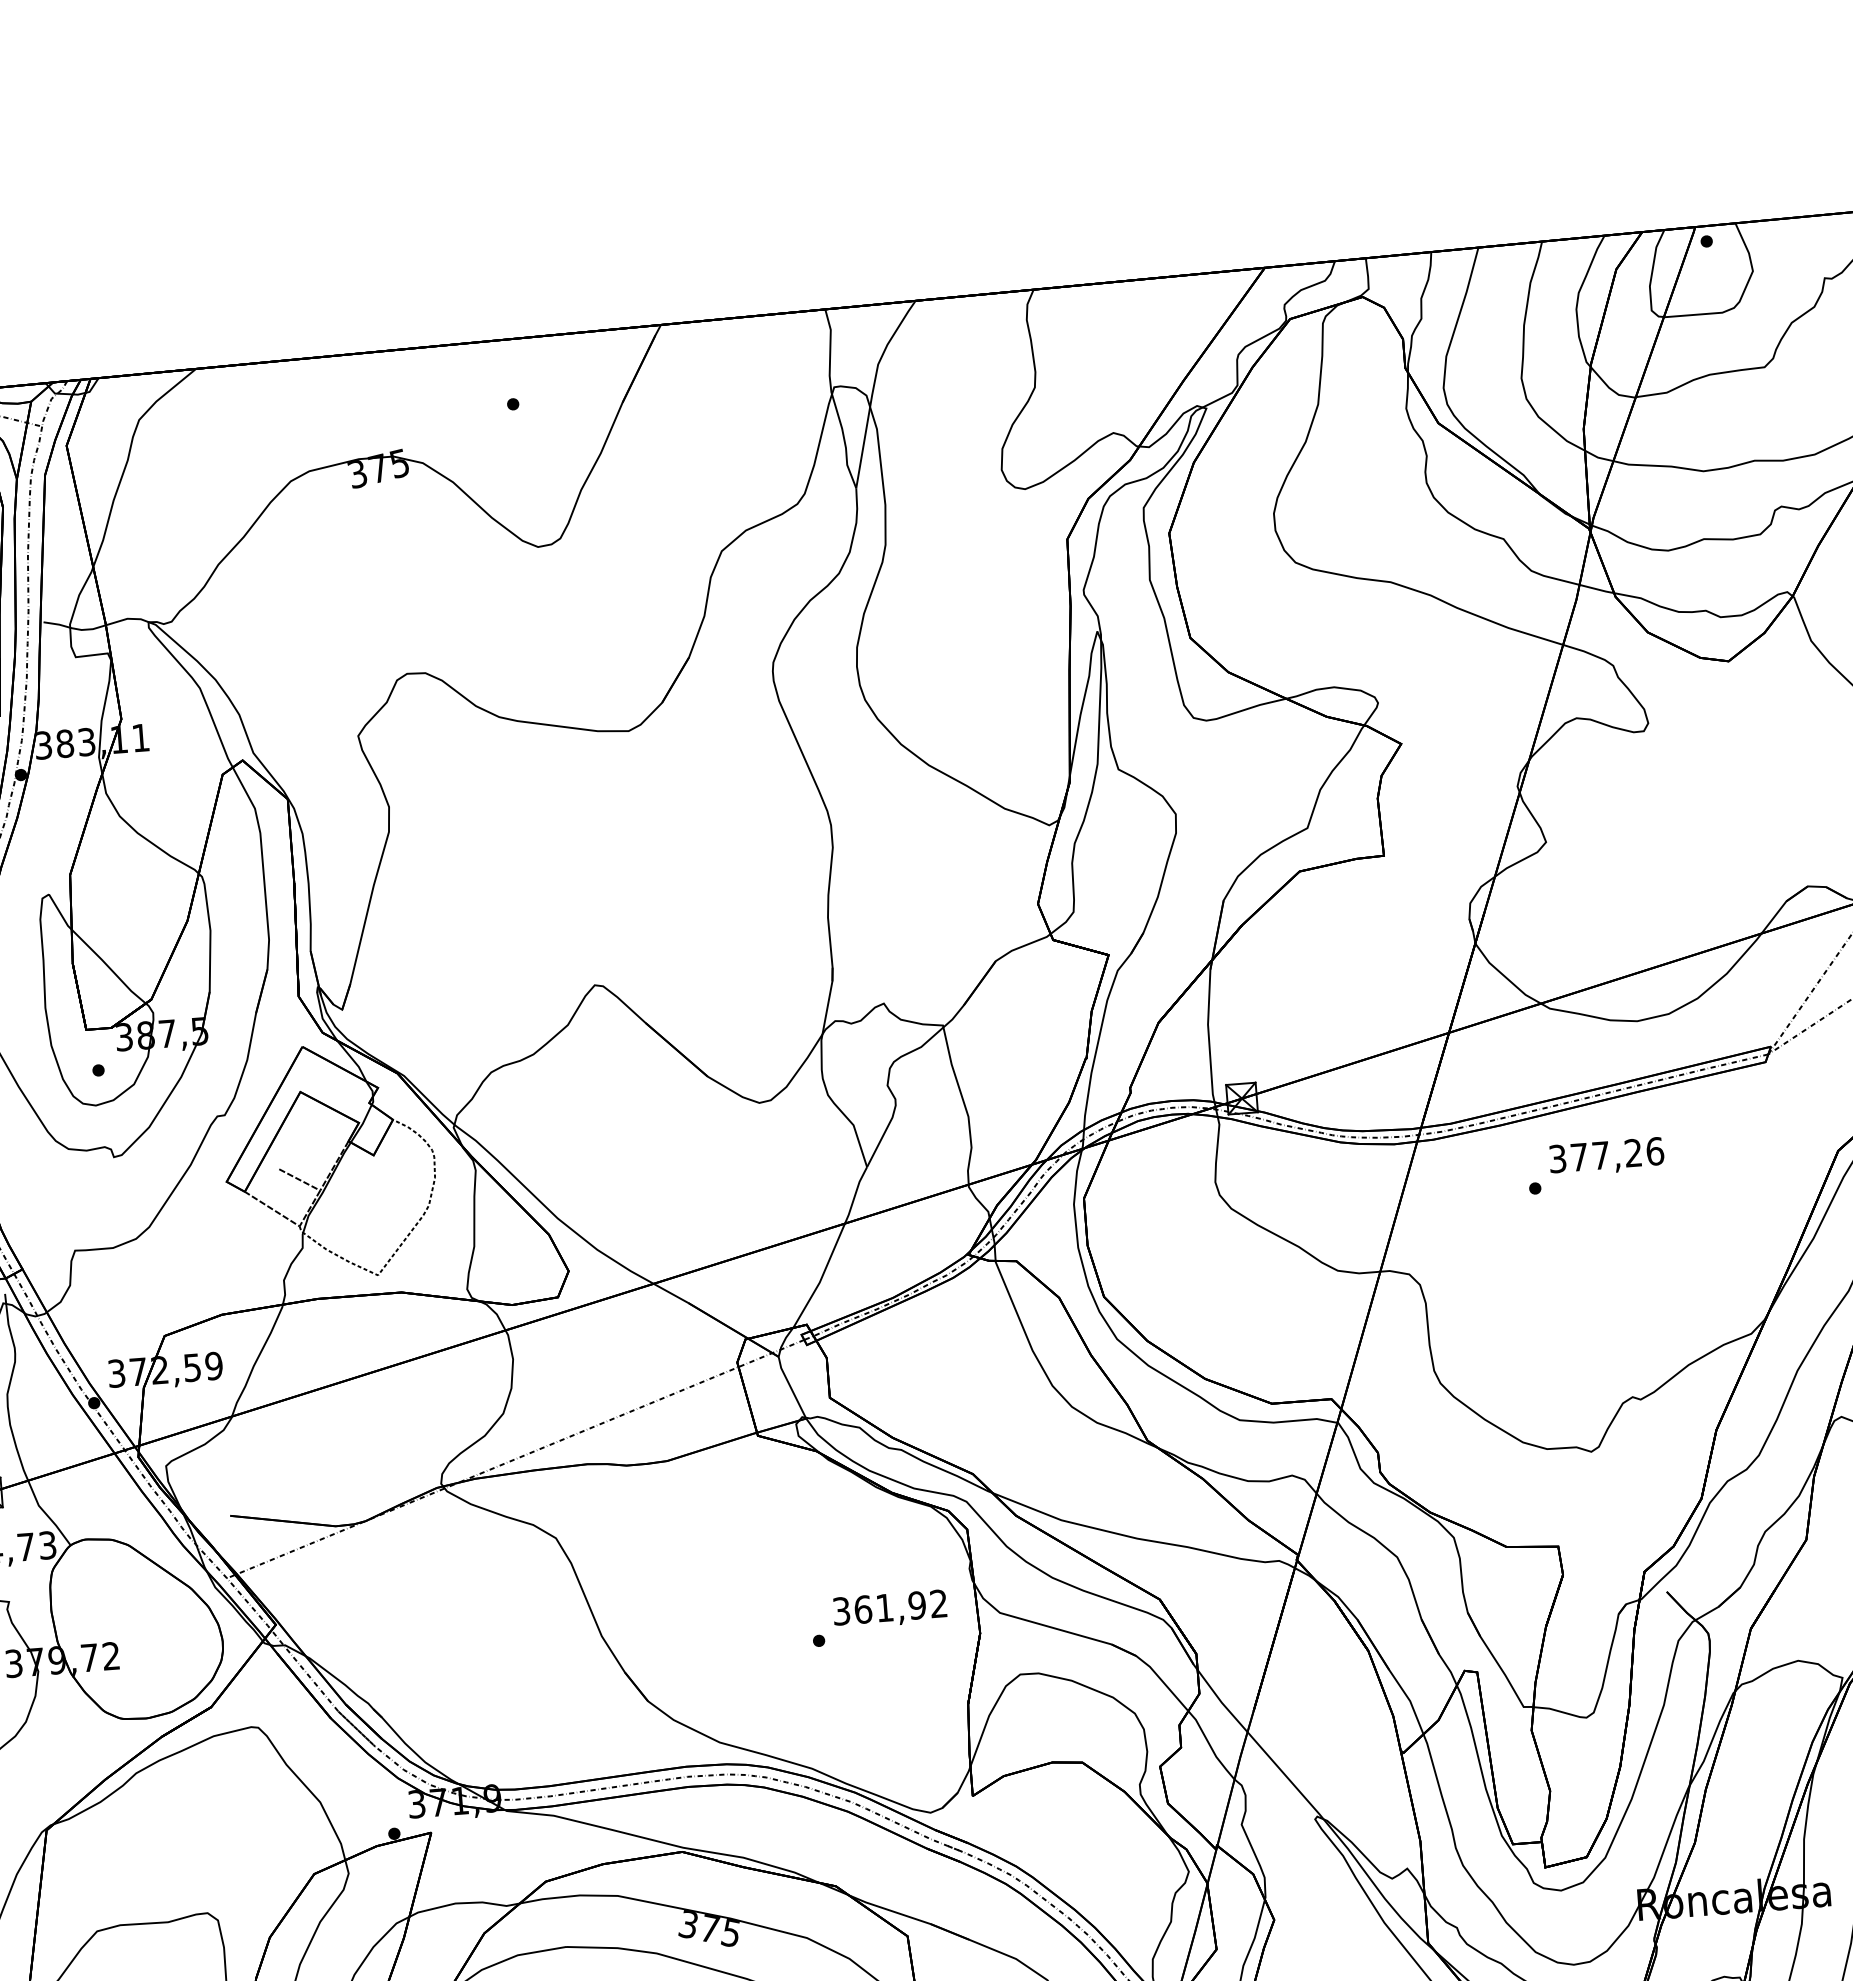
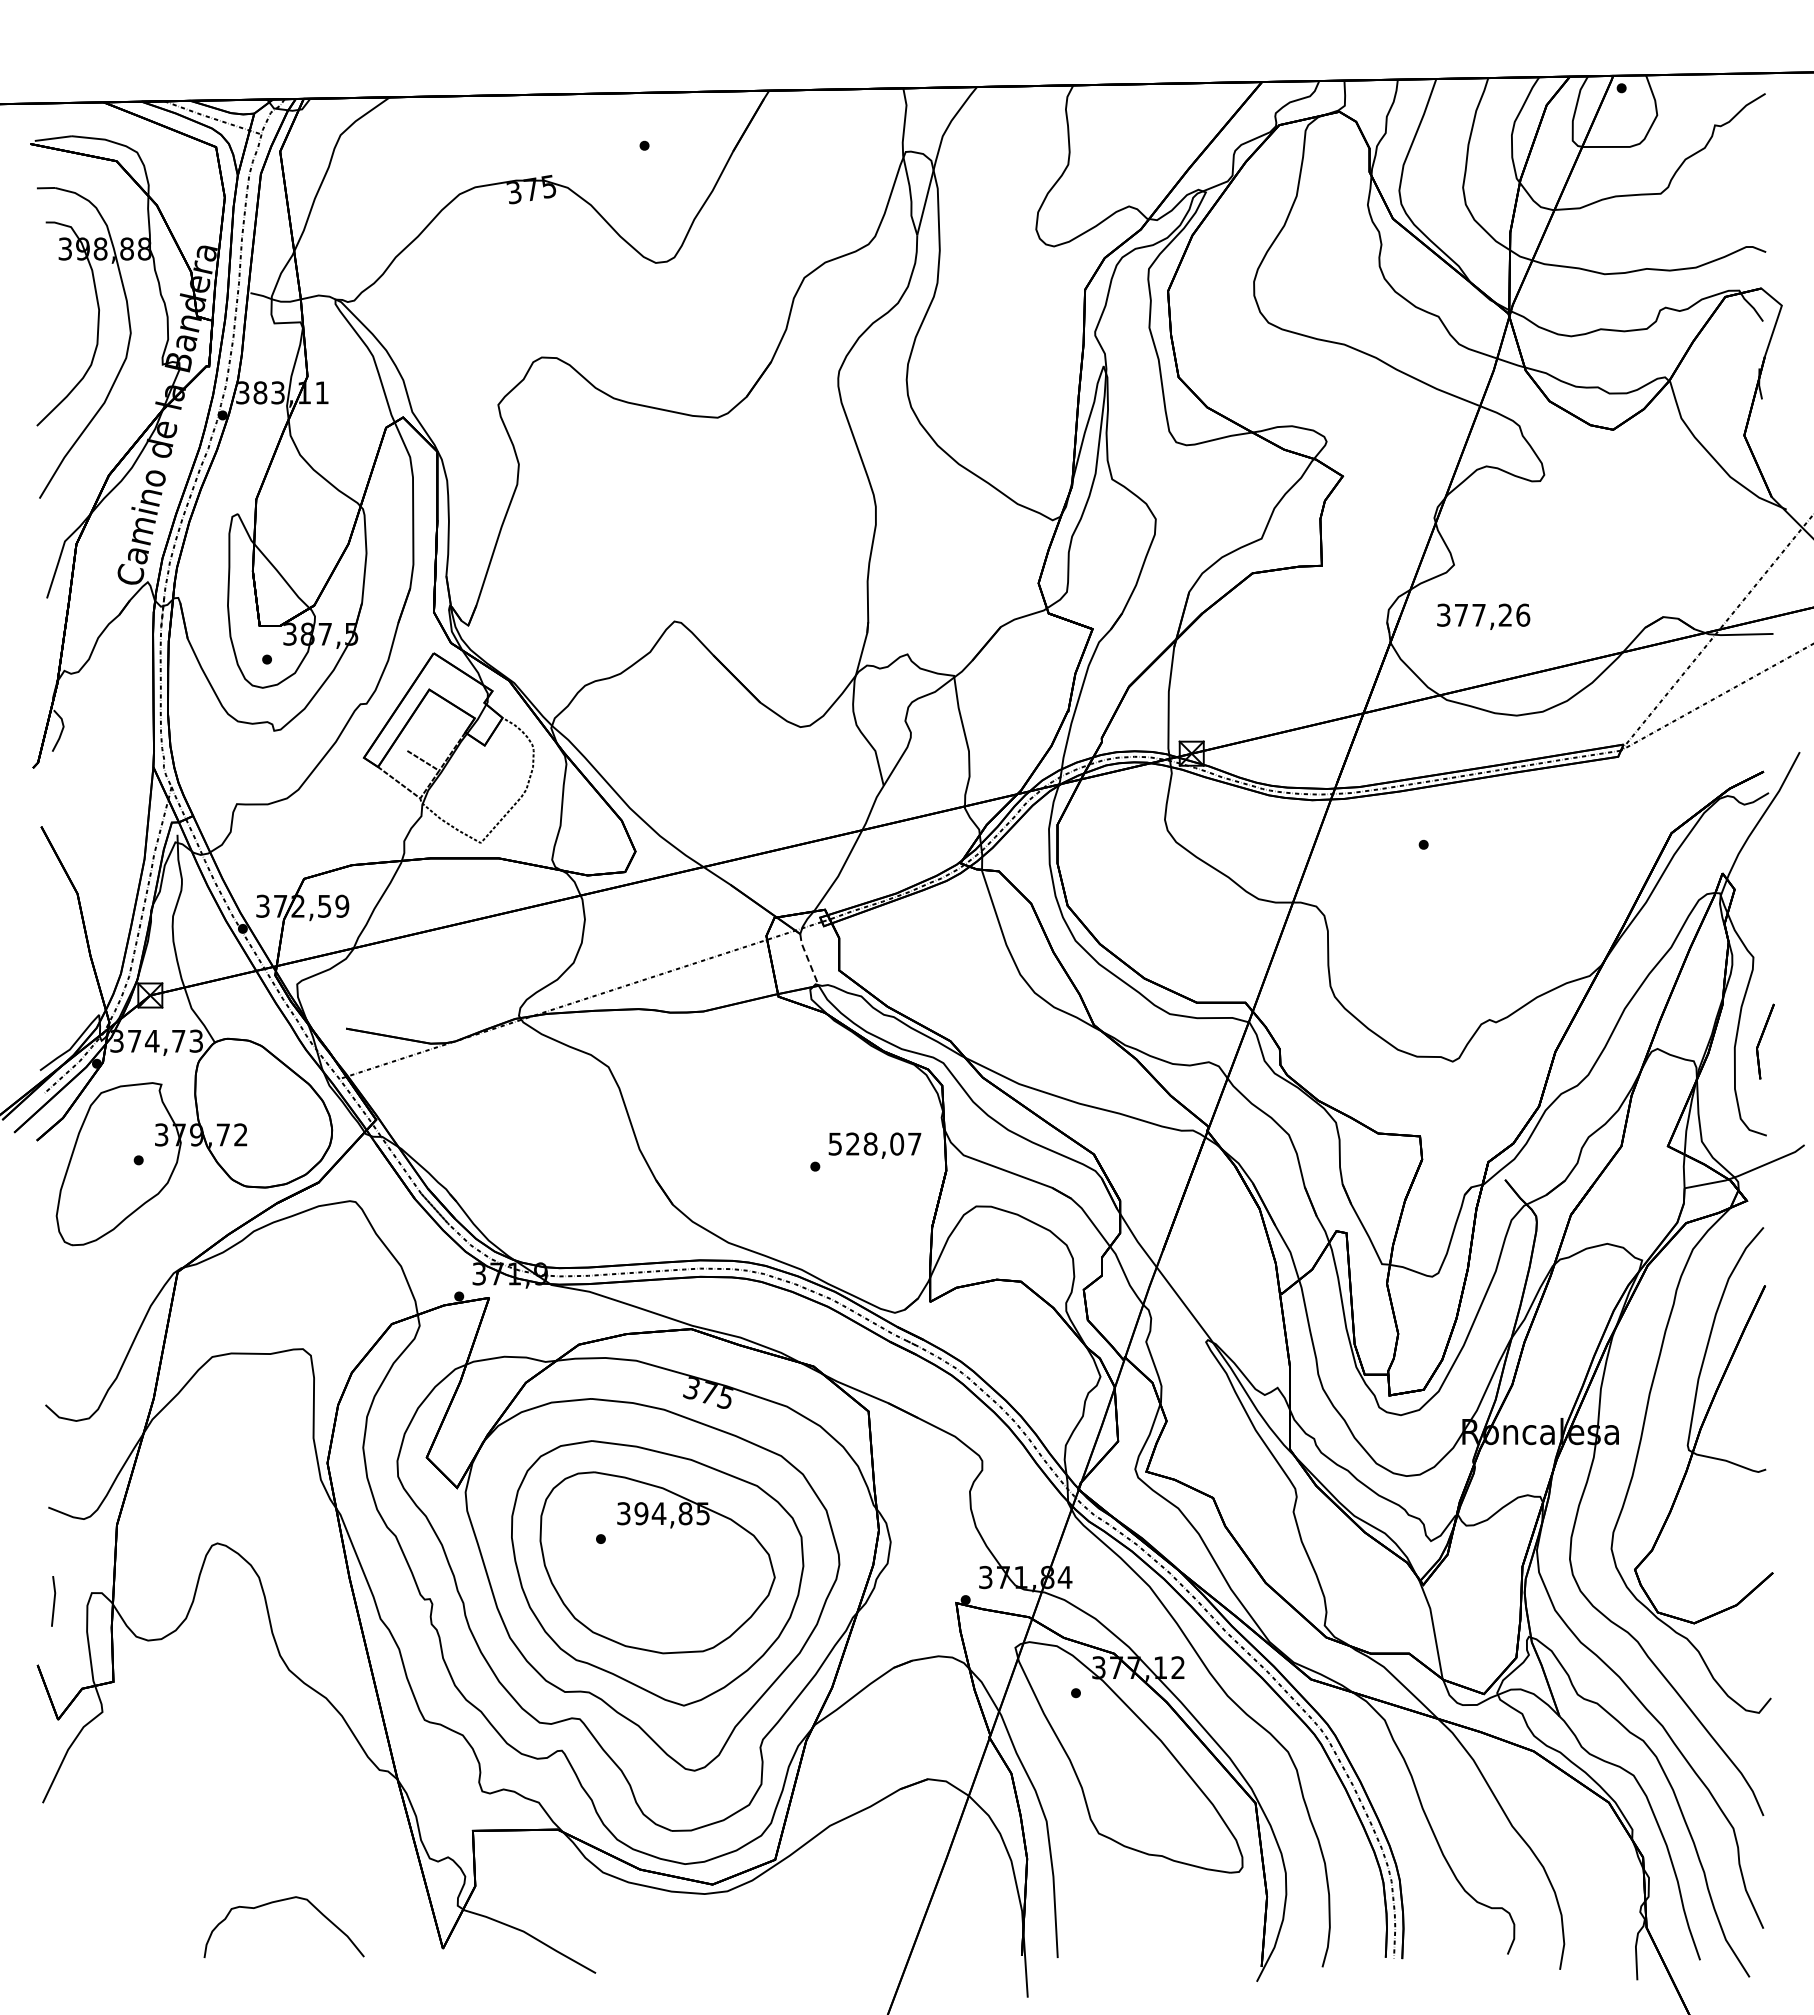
text: (1606, 1156) -> (1483, 616), moved
line: (791, 1387) -> (808, 959), solid -> dashed
text: (890, 1606) -> (875, 1143), 361,92 -> 528,07

